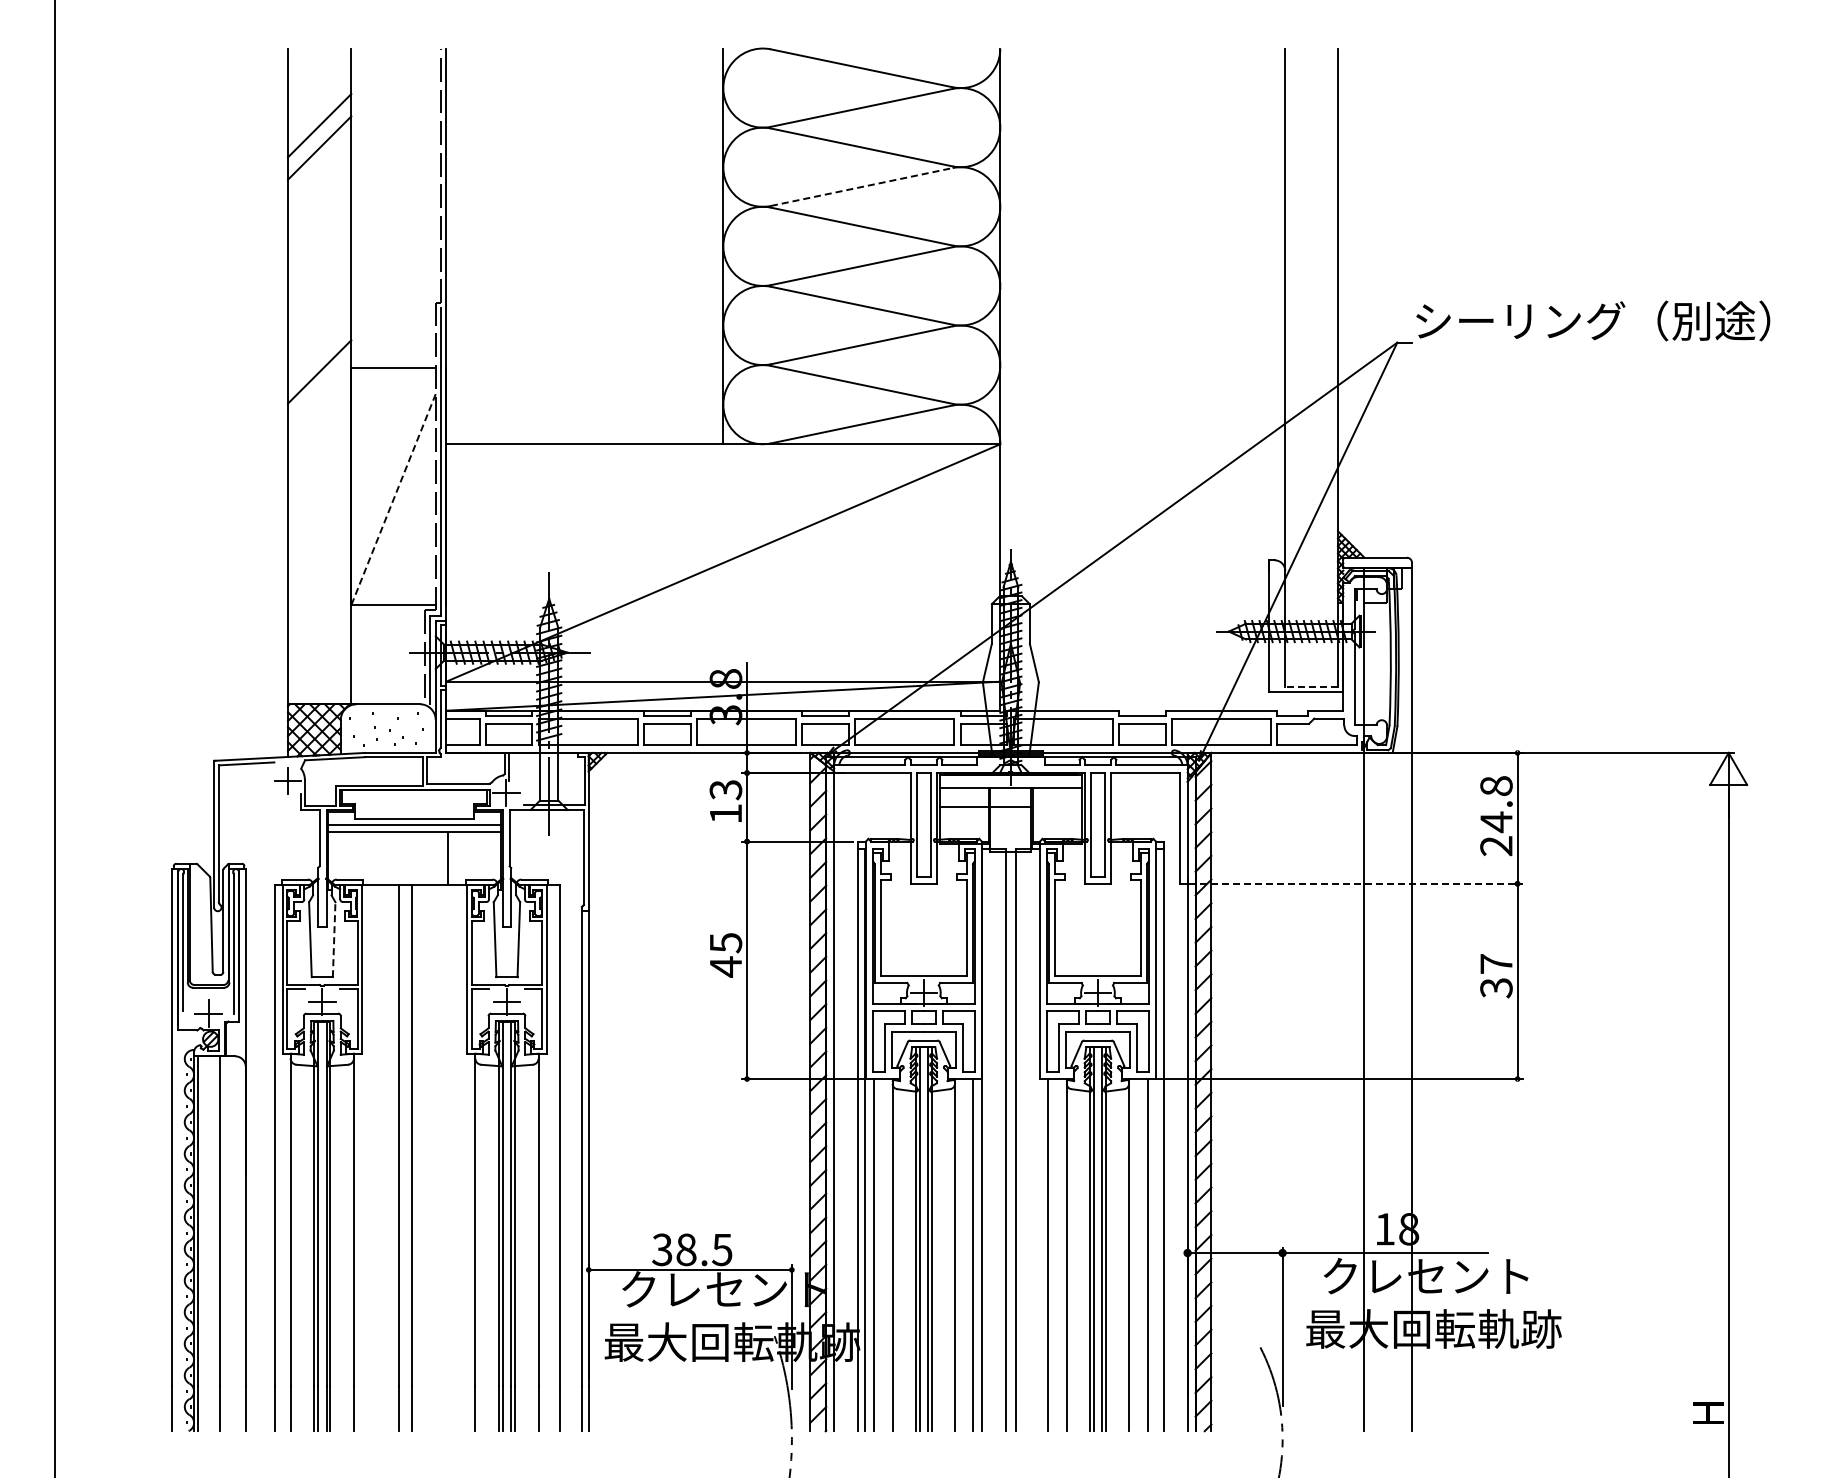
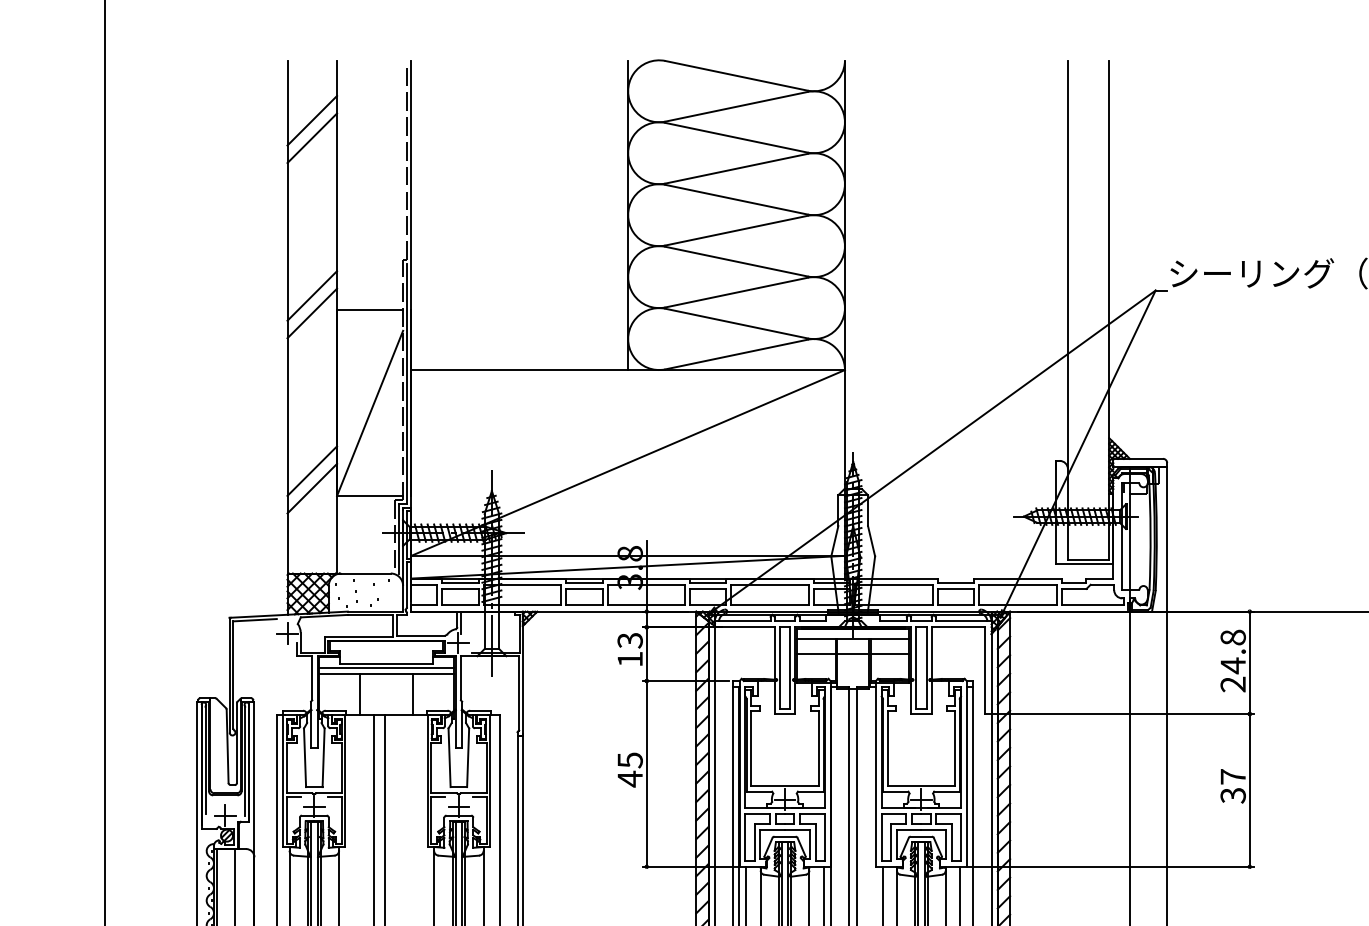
line: (861, 187) -> (736, 169), dashed -> solid
line: (319, 349) -> (312, 295), added
line: (393, 499) -> (370, 413), dashed -> solid
line: (319, 573) -> (312, 471), added
line: (319, 595) -> (312, 488), added
line: (1311, 686) -> (1088, 559), dashed -> solid
line: (1057, 806) -> (889, 653), added
line: (380, 858) -> (359, 694), added
line: (1355, 883) -> (1122, 713), dashed -> solid
line: (334, 939) -> (323, 757), dashed -> solid

